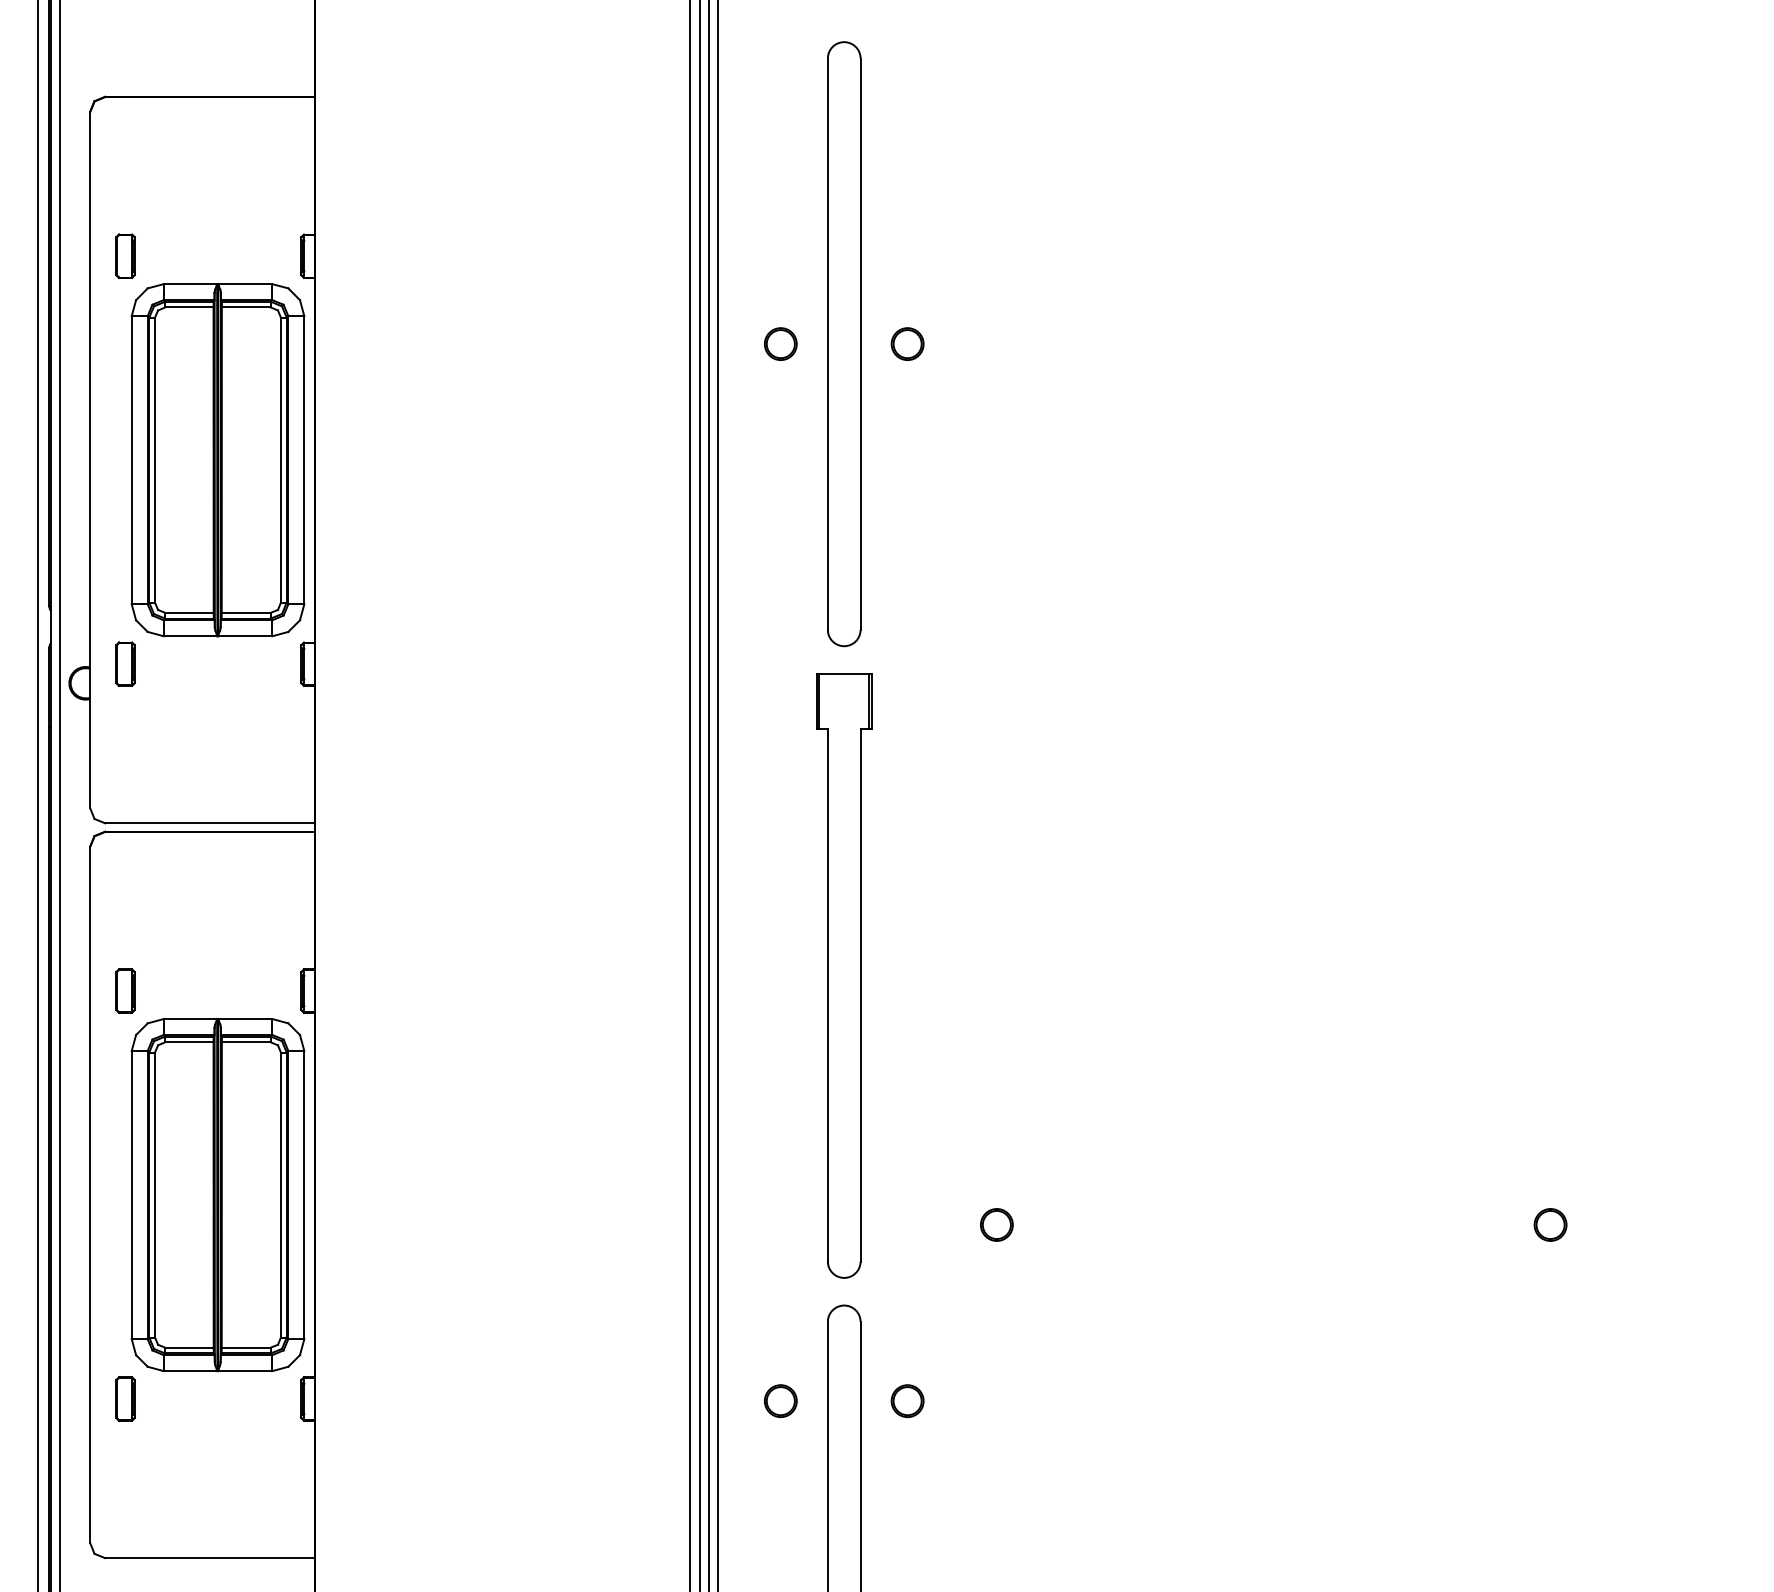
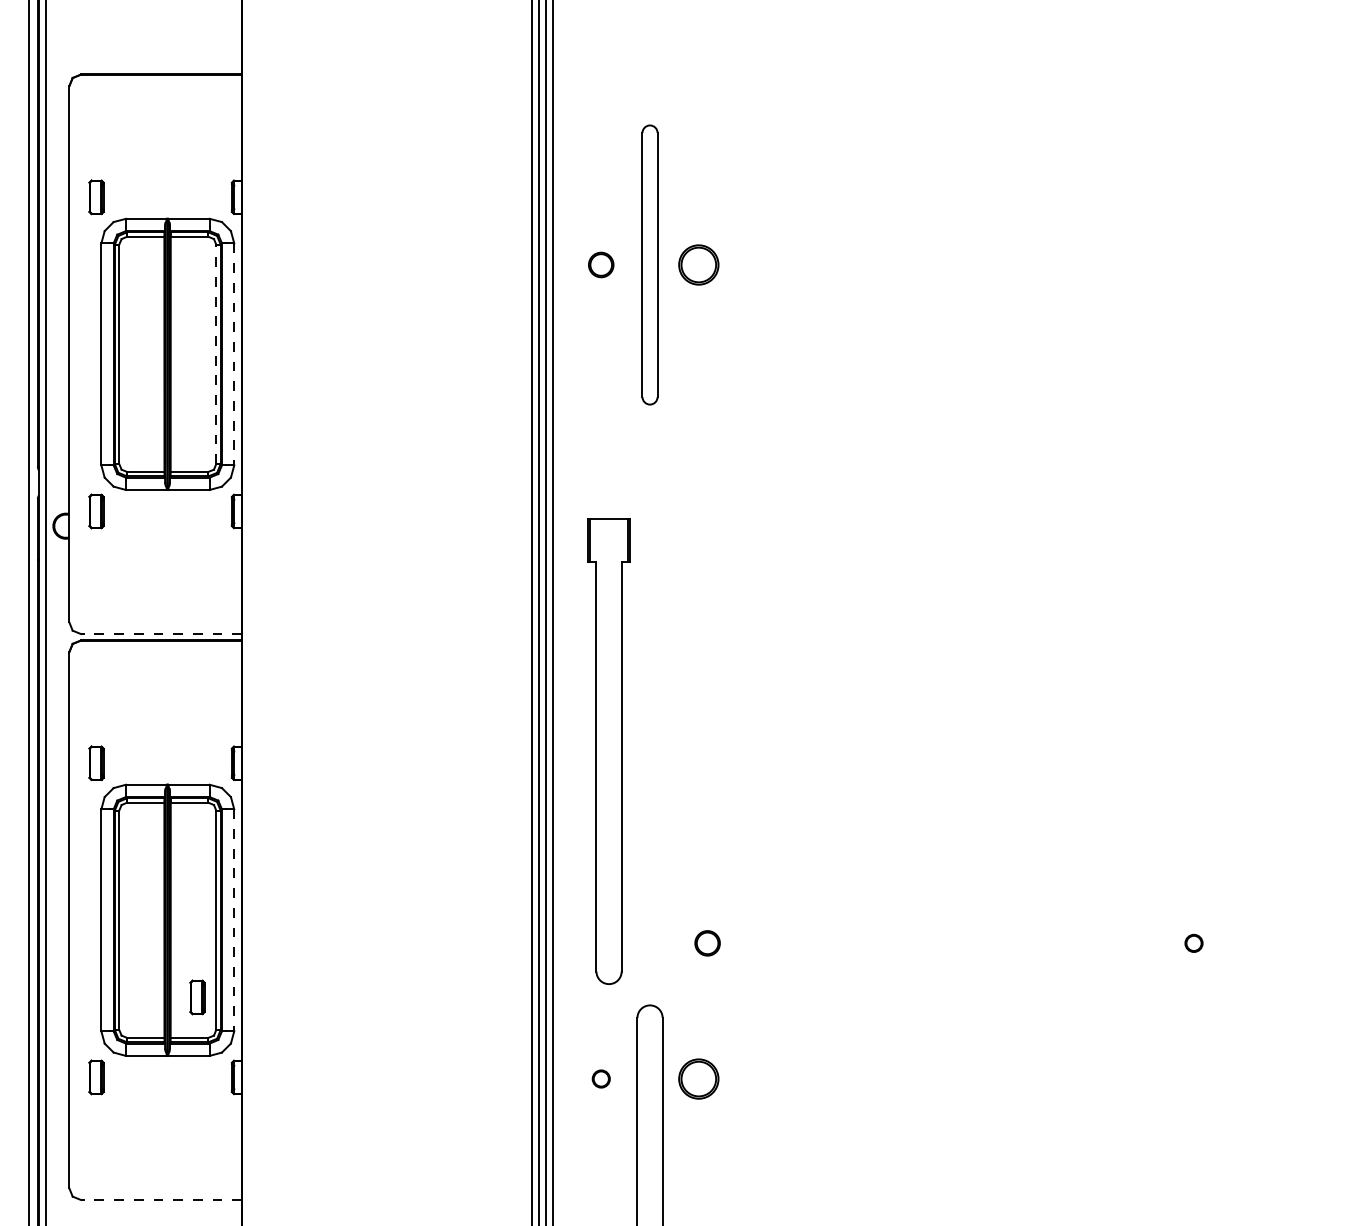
part: (843, 343) -> (649, 264), size x0.6
part: (907, 343) -> (698, 264), size x1.6
line: (281, 460) -> (216, 354), solid -> dashed
line: (304, 460) -> (234, 354), solid -> dashed
line: (209, 823) -> (161, 634), solid -> dashed
part: (843, 975) -> (608, 751), moved
line: (304, 1195) -> (234, 920), solid -> dashed
circle: (996, 1225) -> (707, 943), moved
part: (1549, 1225) -> (1193, 943), size x0.7
part: (256, 1295) -> (197, 997), added
part: (781, 1400) -> (601, 1078), size x0.7
part: (907, 1400) -> (698, 1078), size x1.6
line: (209, 1557) -> (161, 1199), solid -> dashed

